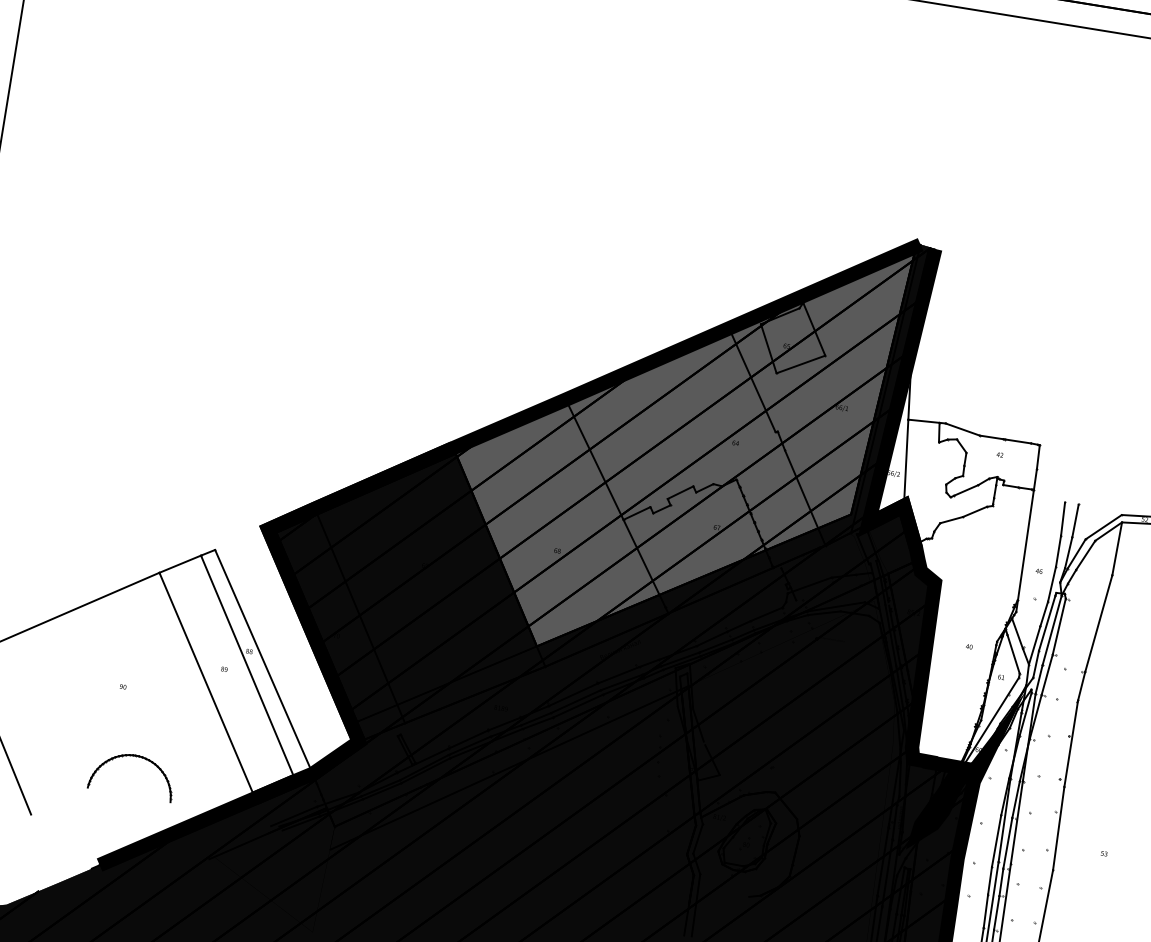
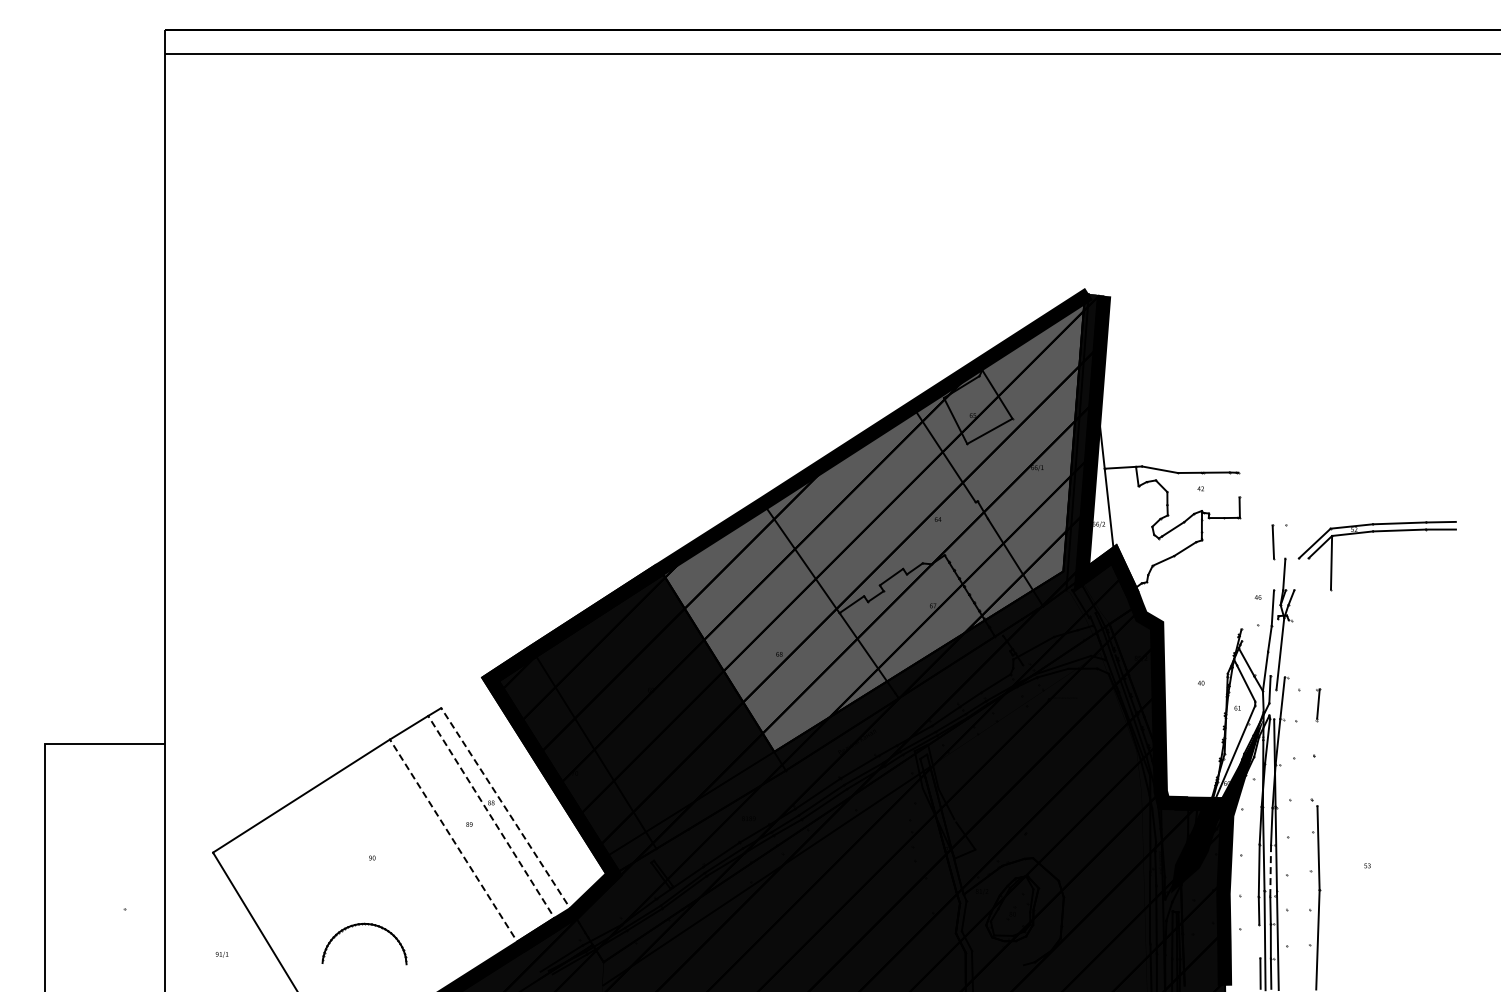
line: (1037, 456) -> (1238, 484), removed
line: (1075, 520) -> (1285, 541), removed
line: (1024, 550) -> (1240, 579), removed
line: (1059, 551) -> (1274, 574), removed
line: (1075, 553) -> (1291, 574), removed
line: (1085, 554) -> (1301, 573), removed
line: (1047, 623) -> (1274, 647), removed
line: (1097, 623) -> (1324, 639), removed
line: (1059, 626) -> (1286, 648), removed
line: (264, 661) -> (507, 810), solid -> dashed
line: (247, 668) -> (492, 819), solid -> dashed
line: (1039, 679) -> (1275, 704), removed
line: (206, 684) -> (454, 842), solid -> dashed
line: (1071, 742) -> (1317, 761), removed
part: (136, 757) -> (365, 925), moved
line: (1007, 842) -> (1270, 870), solid -> dashed
line: (985, 911) -> (1259, 941), removed

